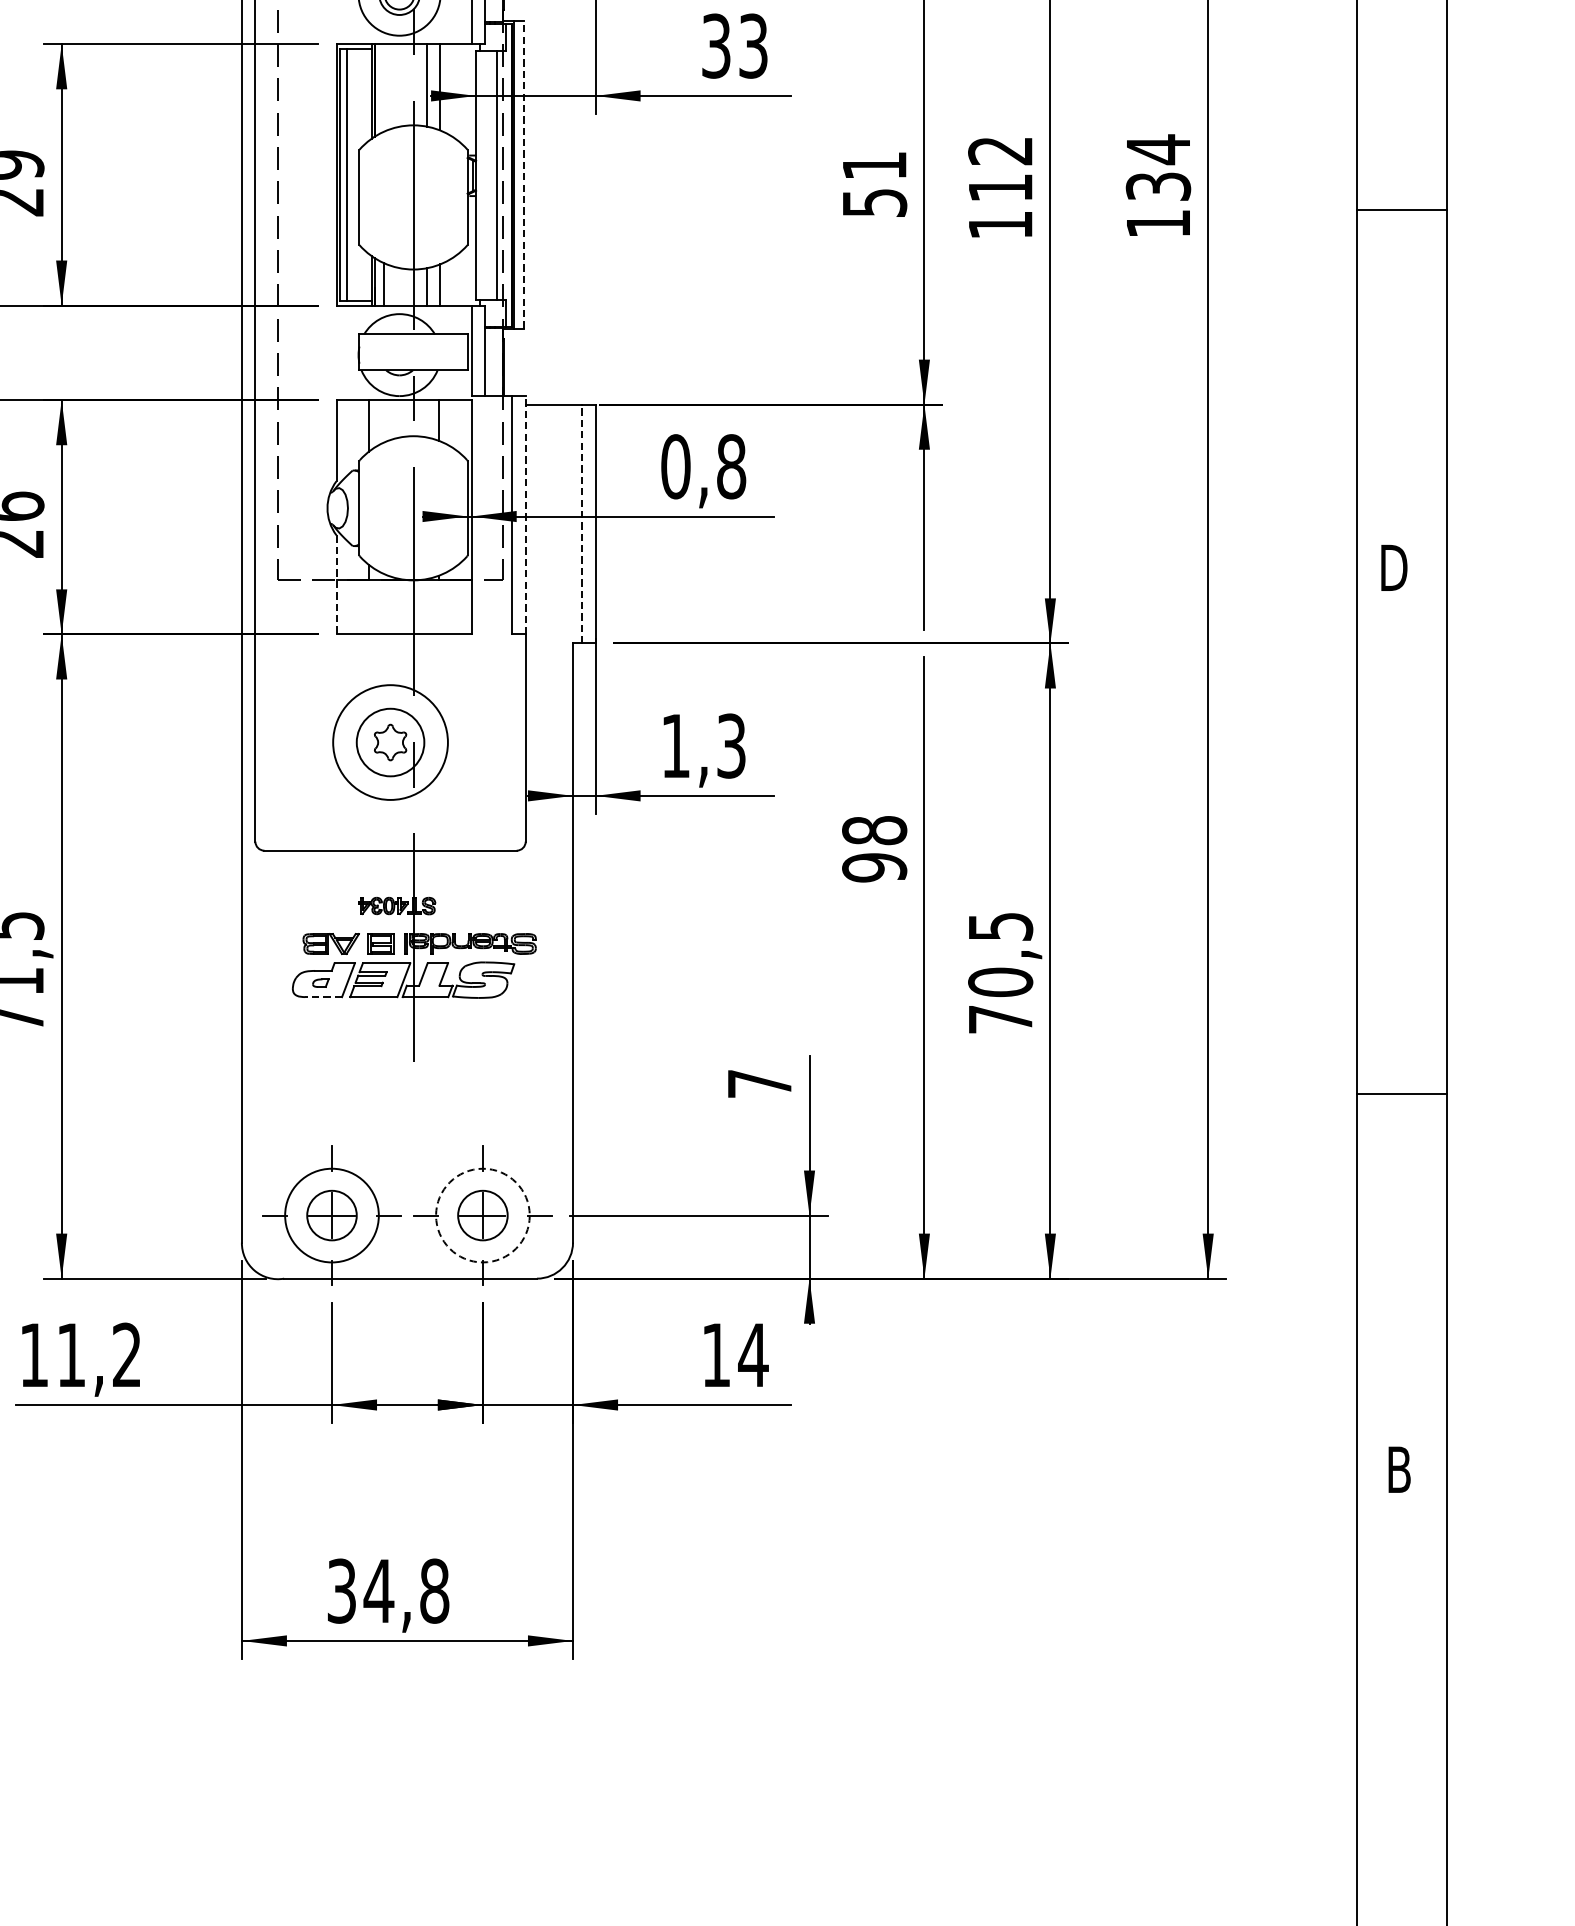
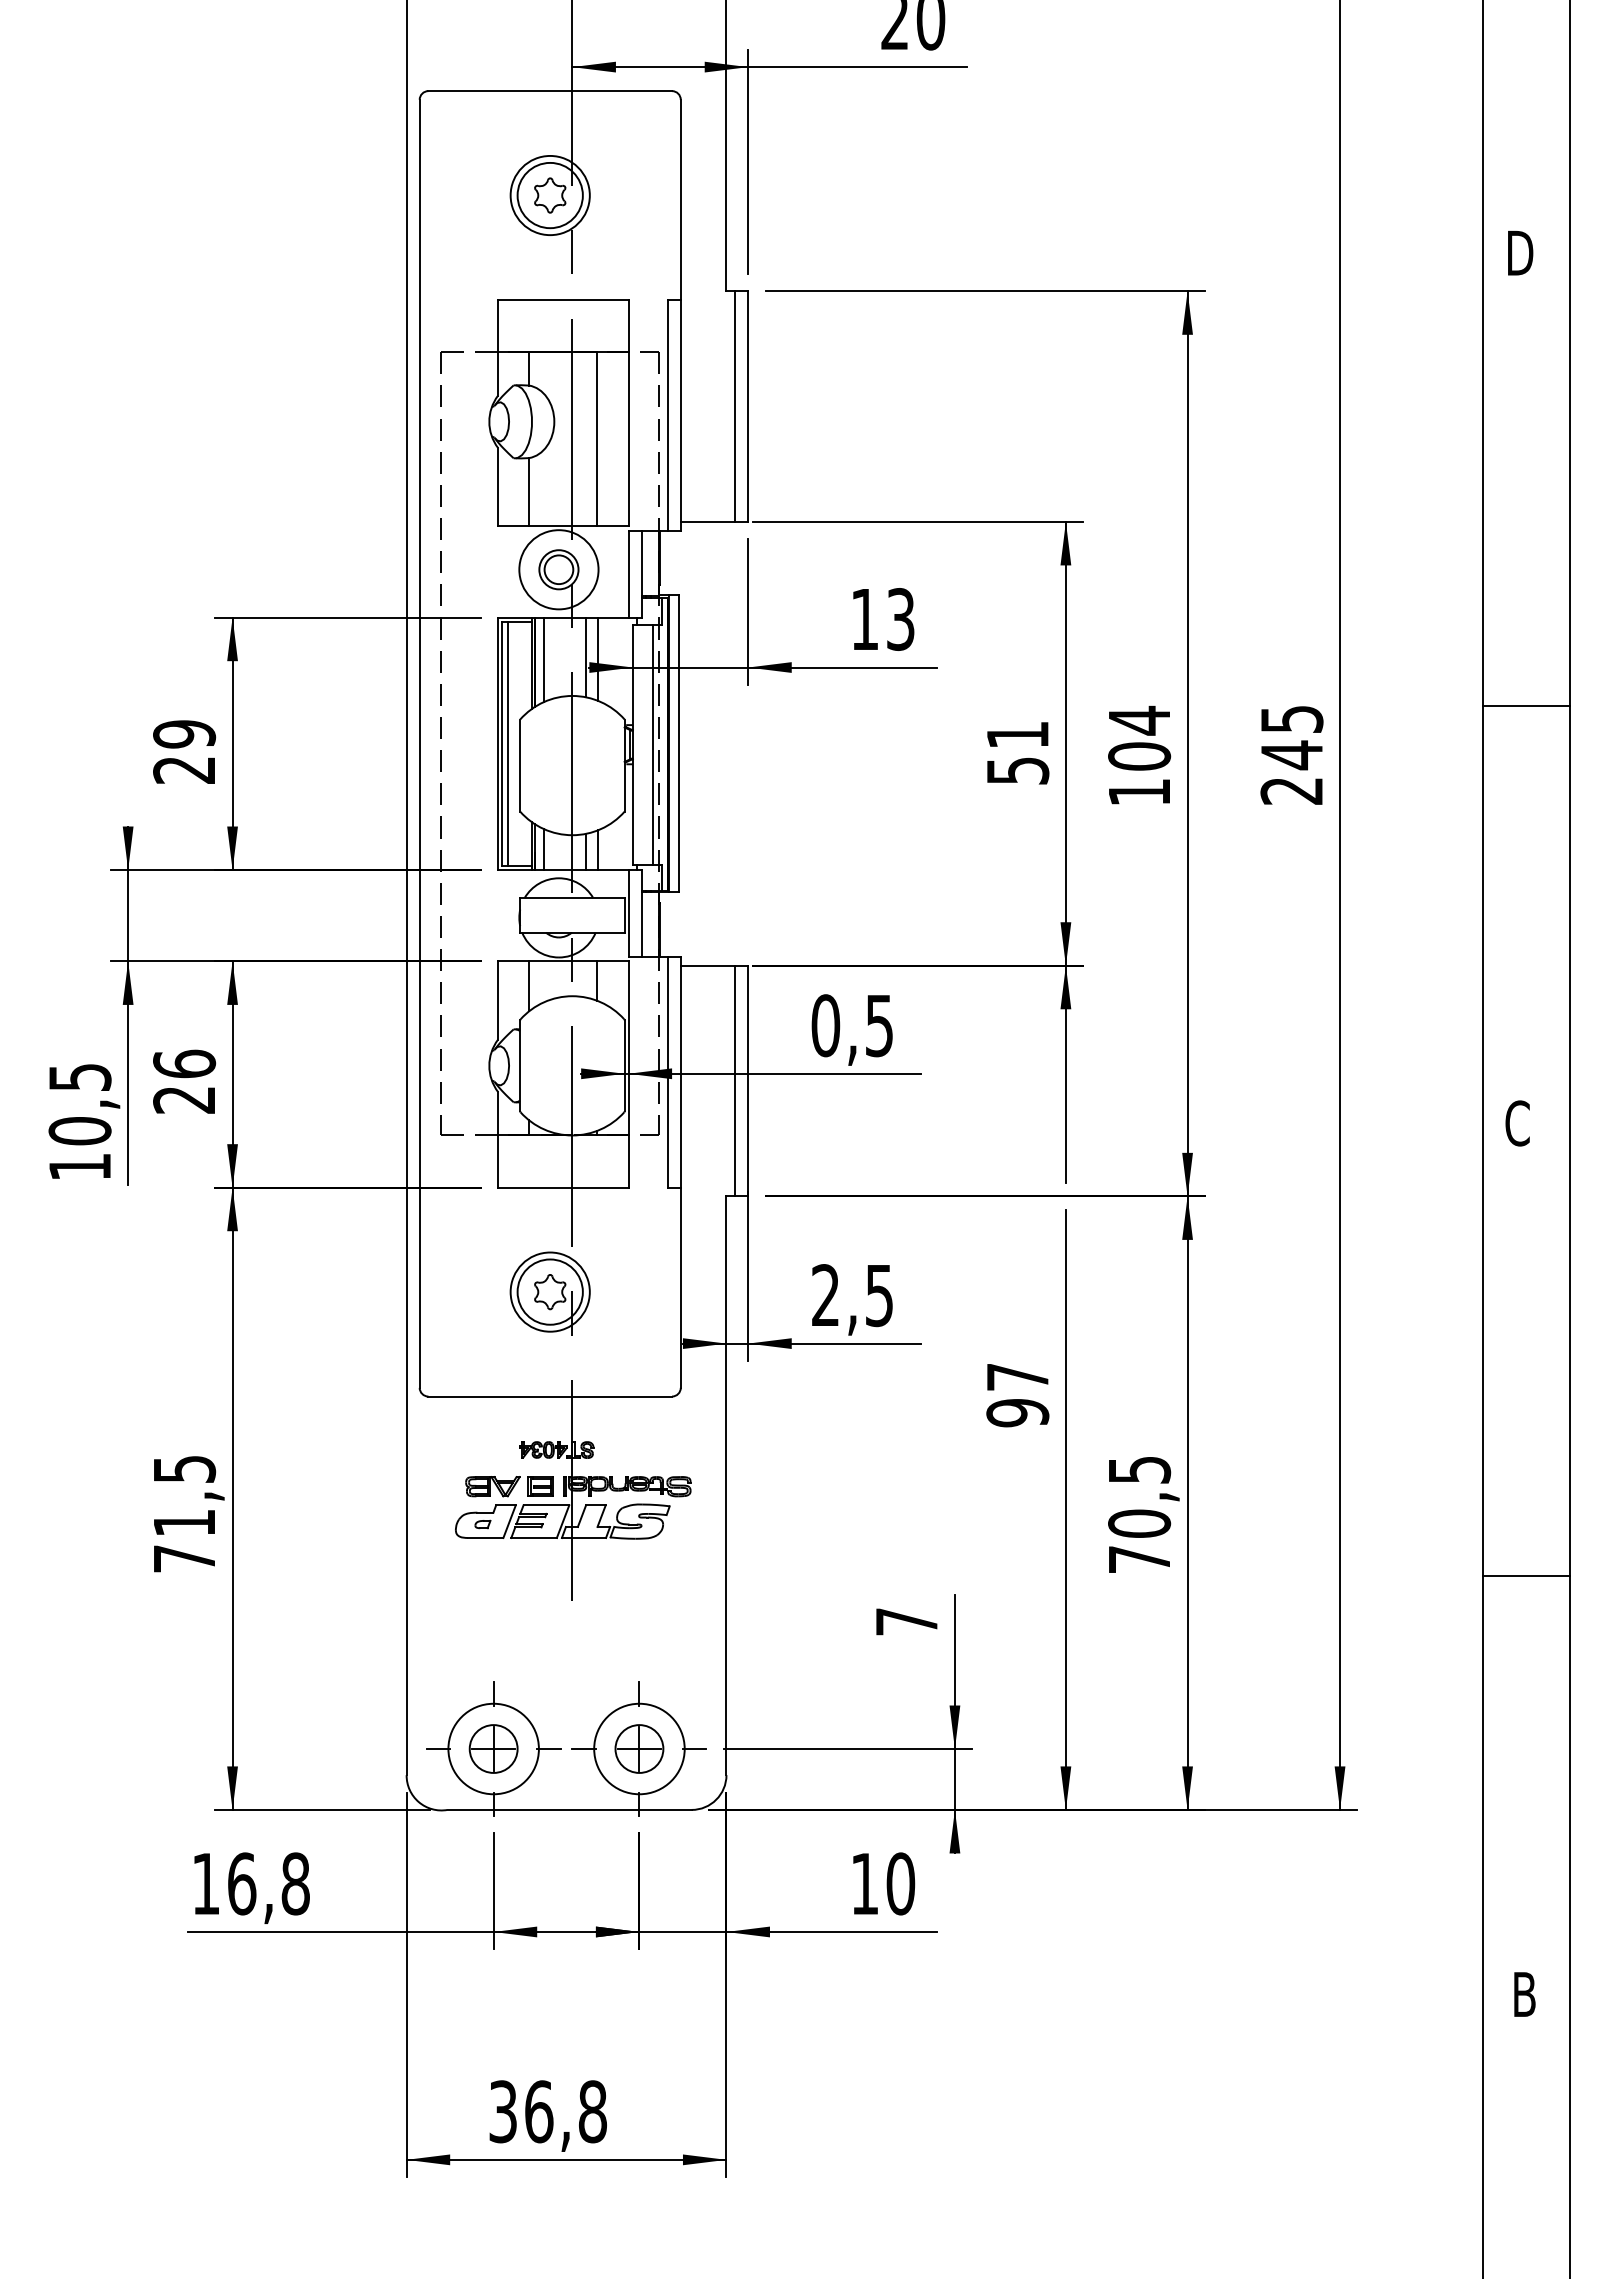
text: (715, 46) -> (864, 619), 33 -> 13
line: (383, 87) -> (543, 659), added
text: (1000, 168) -> (1139, 737), 112 -> 104
line: (523, 174) -> (678, 743), dashed -> solid
text: (1157, 185) -> (1291, 754), 134 -> 245
line: (1401, 210) -> (1526, 706), moved
text: (731, 466) -> (879, 1025), 0,8 -> 0,5
line: (525, 514) -> (680, 1071), dashed -> solid
line: (582, 523) -> (735, 1080), dashed -> solid
text: (1392, 567) -> (1518, 1123), D -> C
line: (336, 584) -> (498, 1139), dashed -> solid
circle: (389, 741) -> (549, 1291), size x0.71
text: (703, 746) -> (852, 1295), 1,3 -> 2,5
text: (874, 830) -> (1017, 1377), 98 -> 97
line: (323, 997) -> (485, 1538), dashed -> solid
line: (1401, 1093) -> (1526, 1576), moved
circle: (482, 1215) -> (639, 1748), dashed -> solid
text: (98, 1354) -> (268, 1883), 11,2 -> 16,8
text: (753, 1354) -> (900, 1883), 14 -> 10
text: (378, 1590) -> (538, 2111), 34,8 -> 36,8

